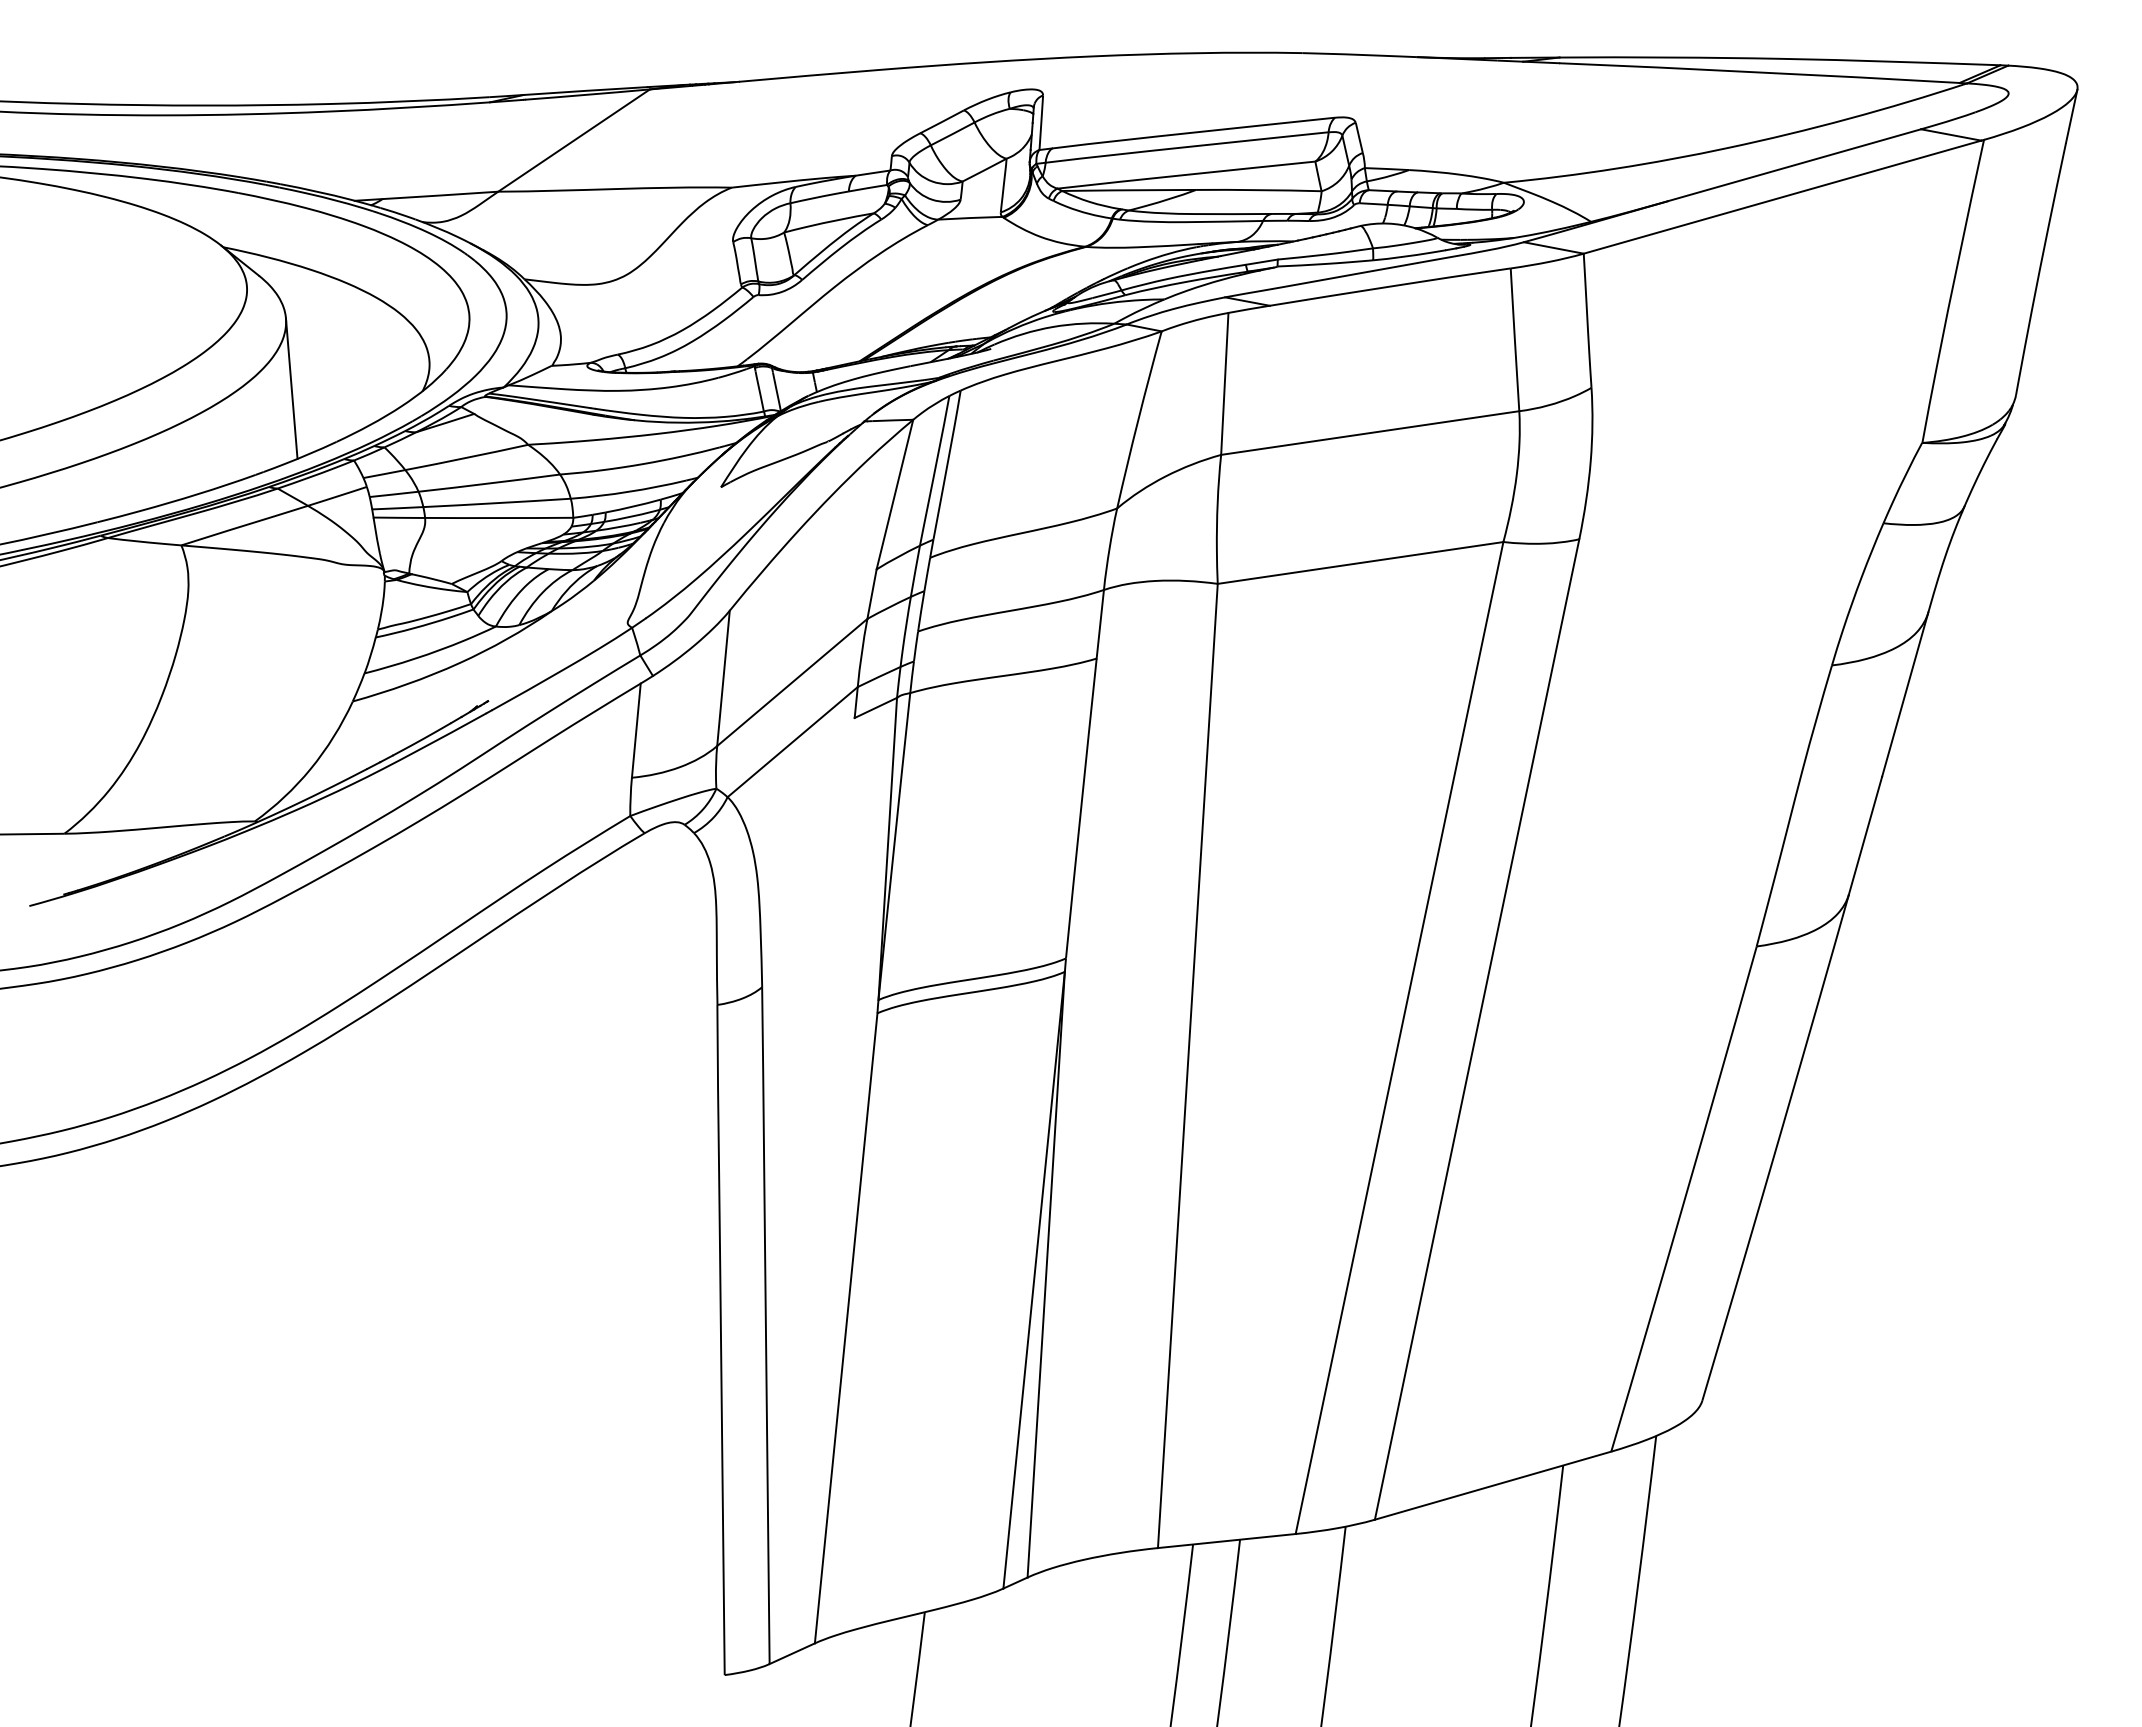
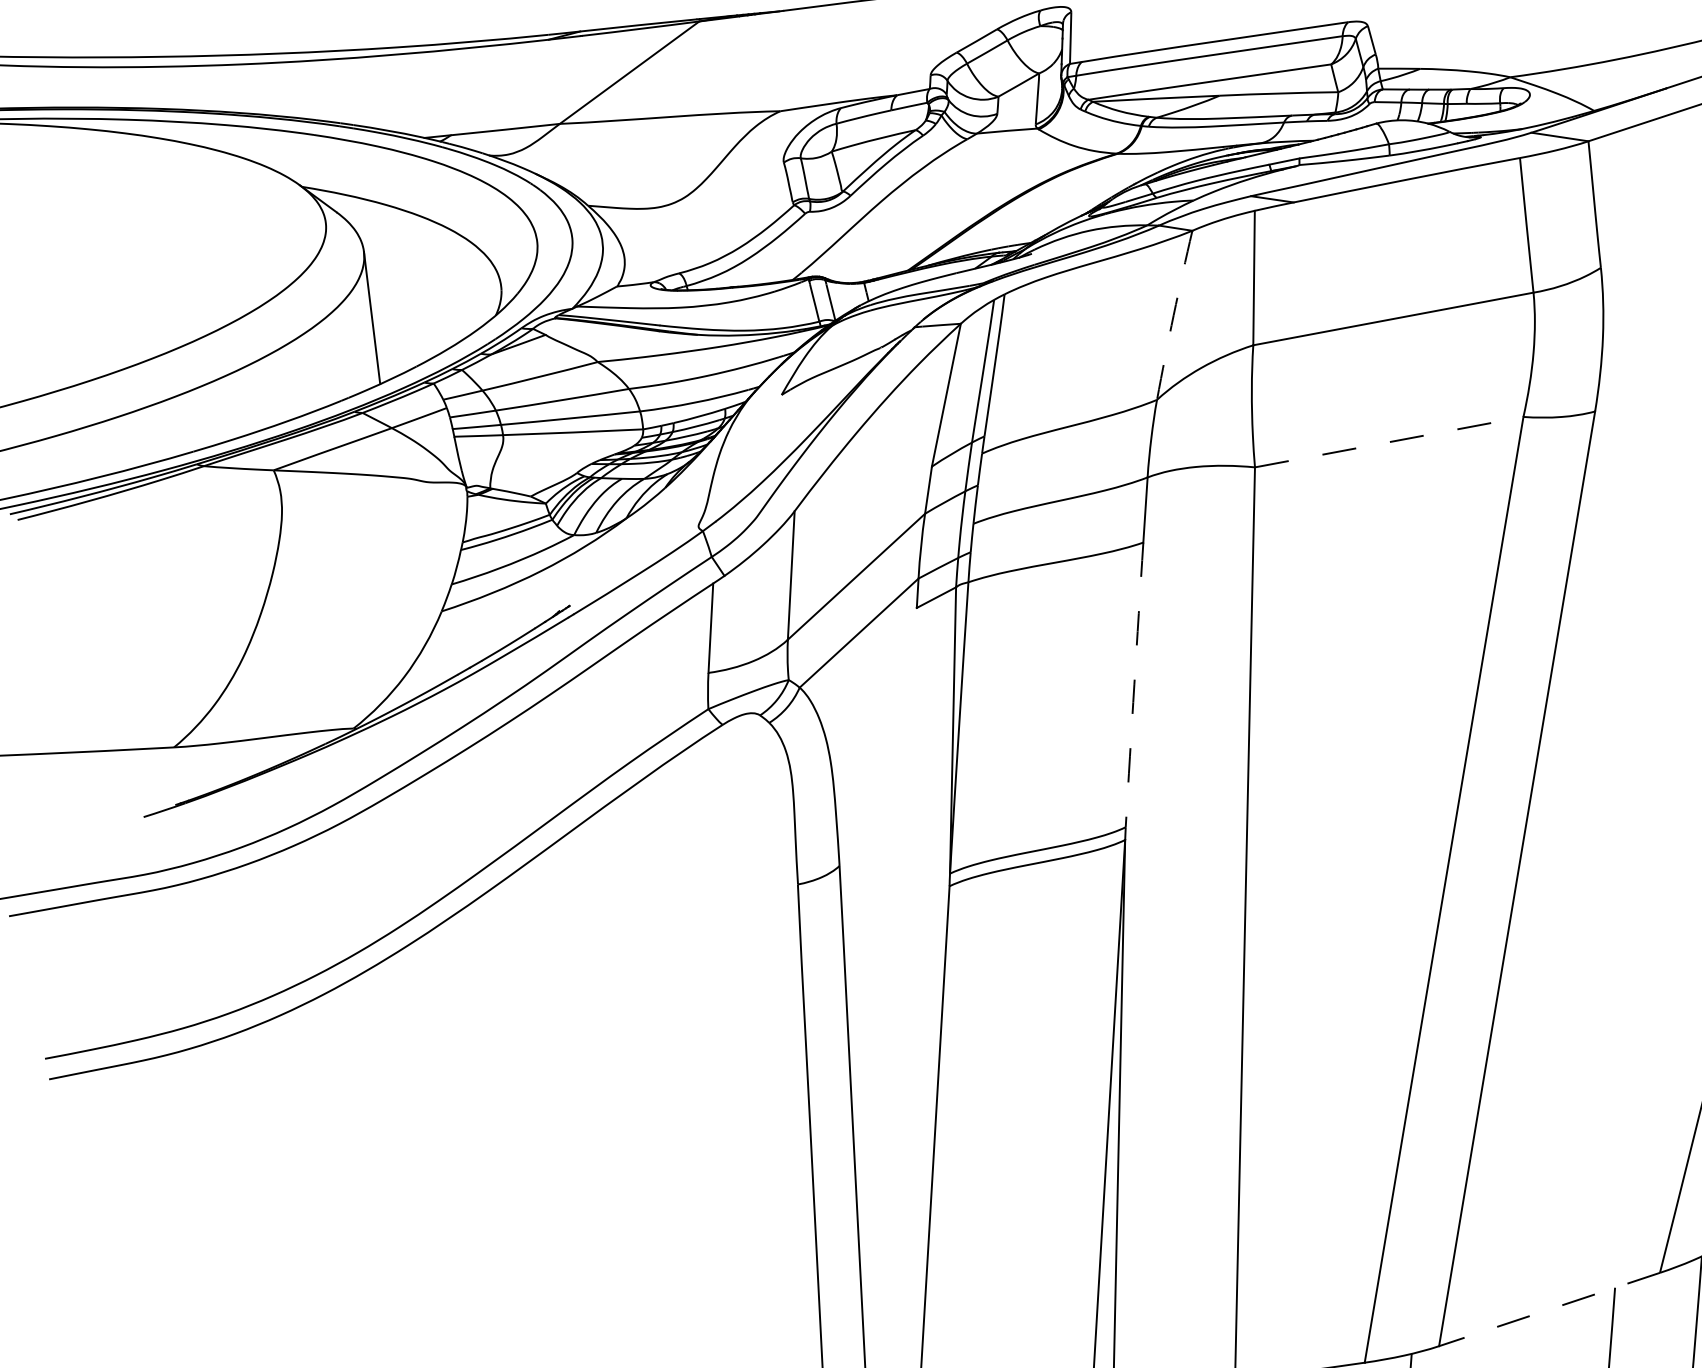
arc: (1138, 419) -> (1173, 314), solid -> dashed
line: (1361, 562) -> (1390, 441), solid -> dashed
arc: (1081, 808) -> (1134, 684), solid -> dashed
line: (1492, 1485) -> (1548, 1309), solid -> dashed

